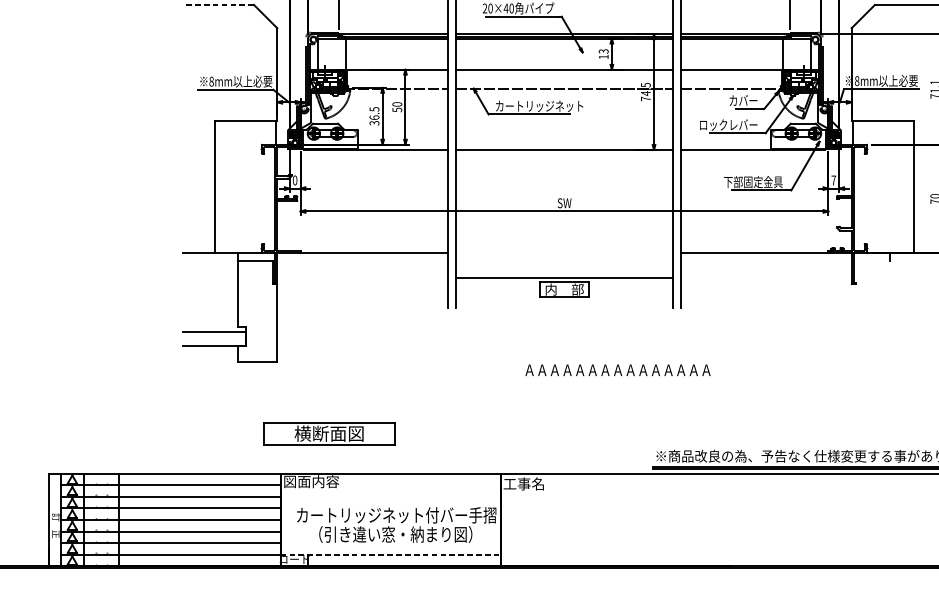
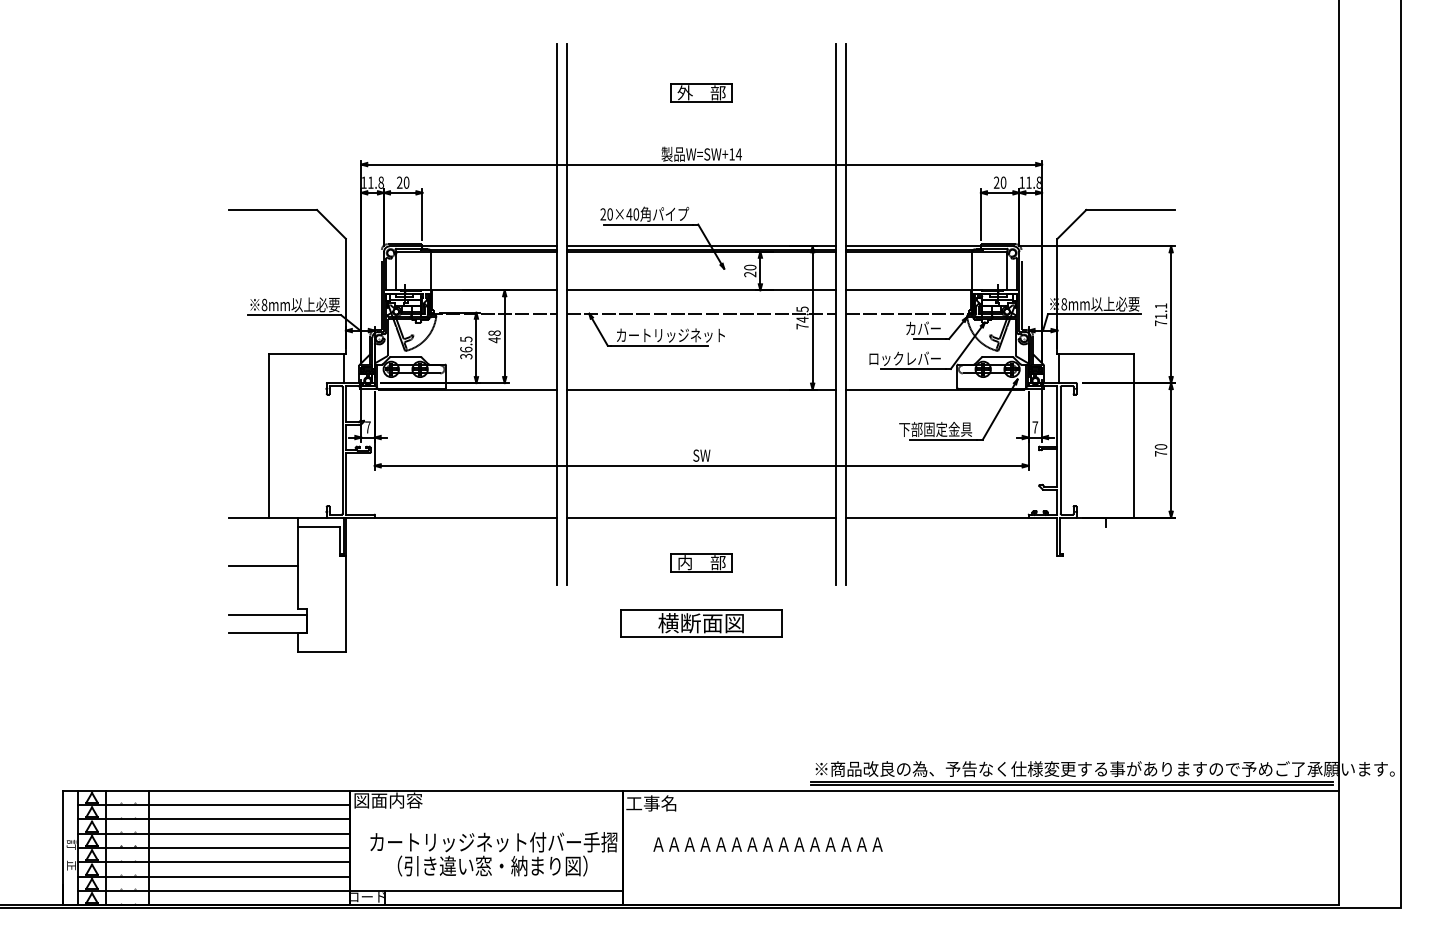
line: (218, 4) -> (272, 209), dashed -> solid
text: (603, 53) -> (750, 270), 13 -> 20
text: (397, 107) -> (494, 336), 50 -> 48
text: (294, 180) -> (367, 427), 0 -> 7
line: (564, 277) -> (701, 517), moved
line: (209, 291) -> (262, 565), added
text: (617, 370) -> (767, 844), moved
part: (329, 433) -> (701, 623), moved
line: (390, 555) -> (486, 891), dashed -> solid

